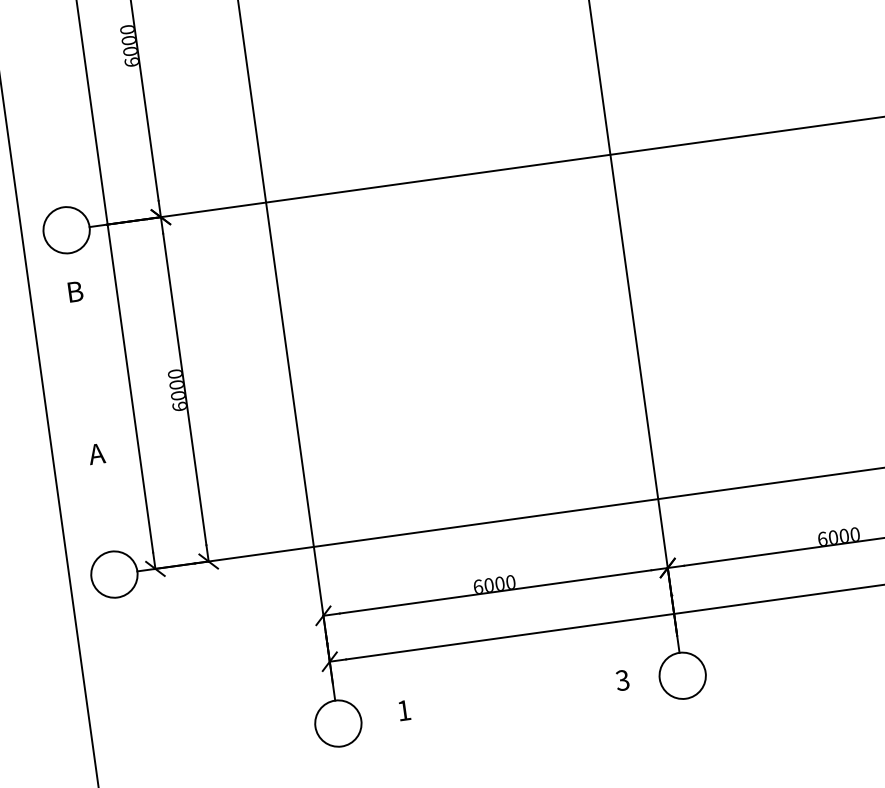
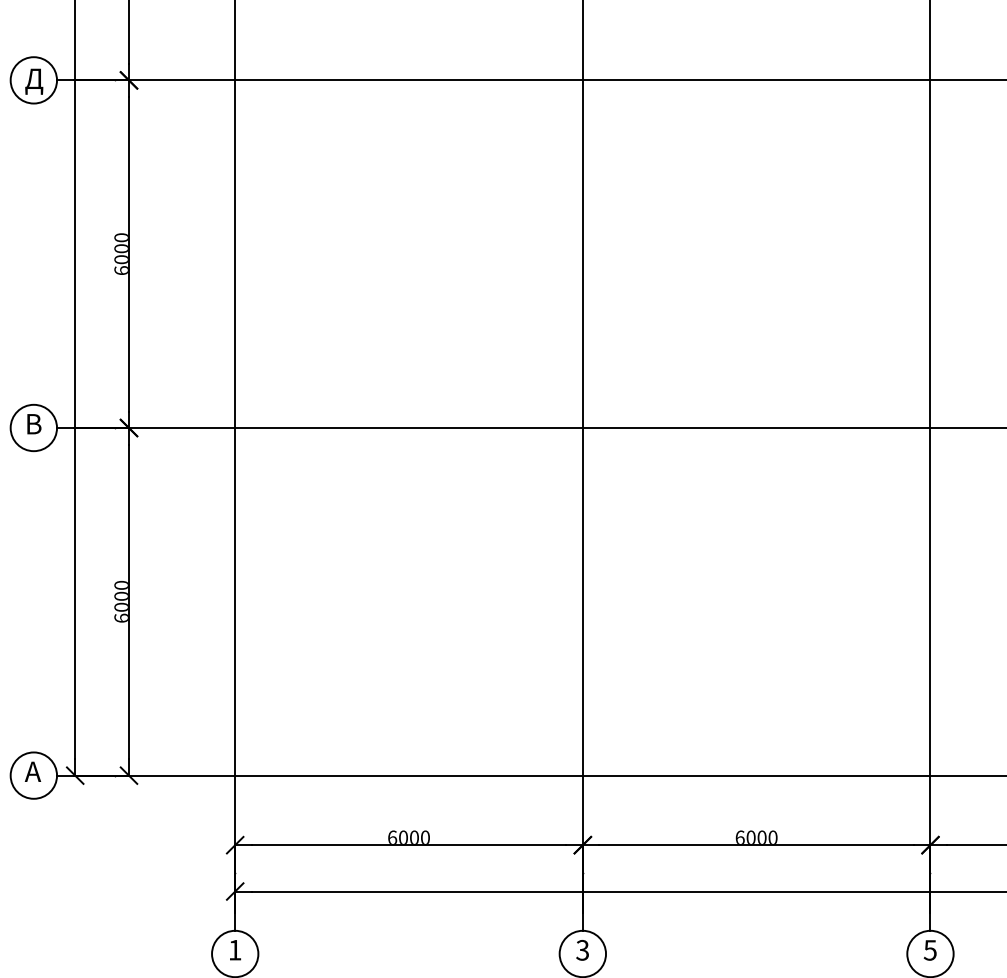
text: (75, 292) -> (34, 424), moved
text: (96, 453) -> (32, 771), moved
text: (622, 680) -> (582, 950), moved
text: (404, 710) -> (235, 950), moved

